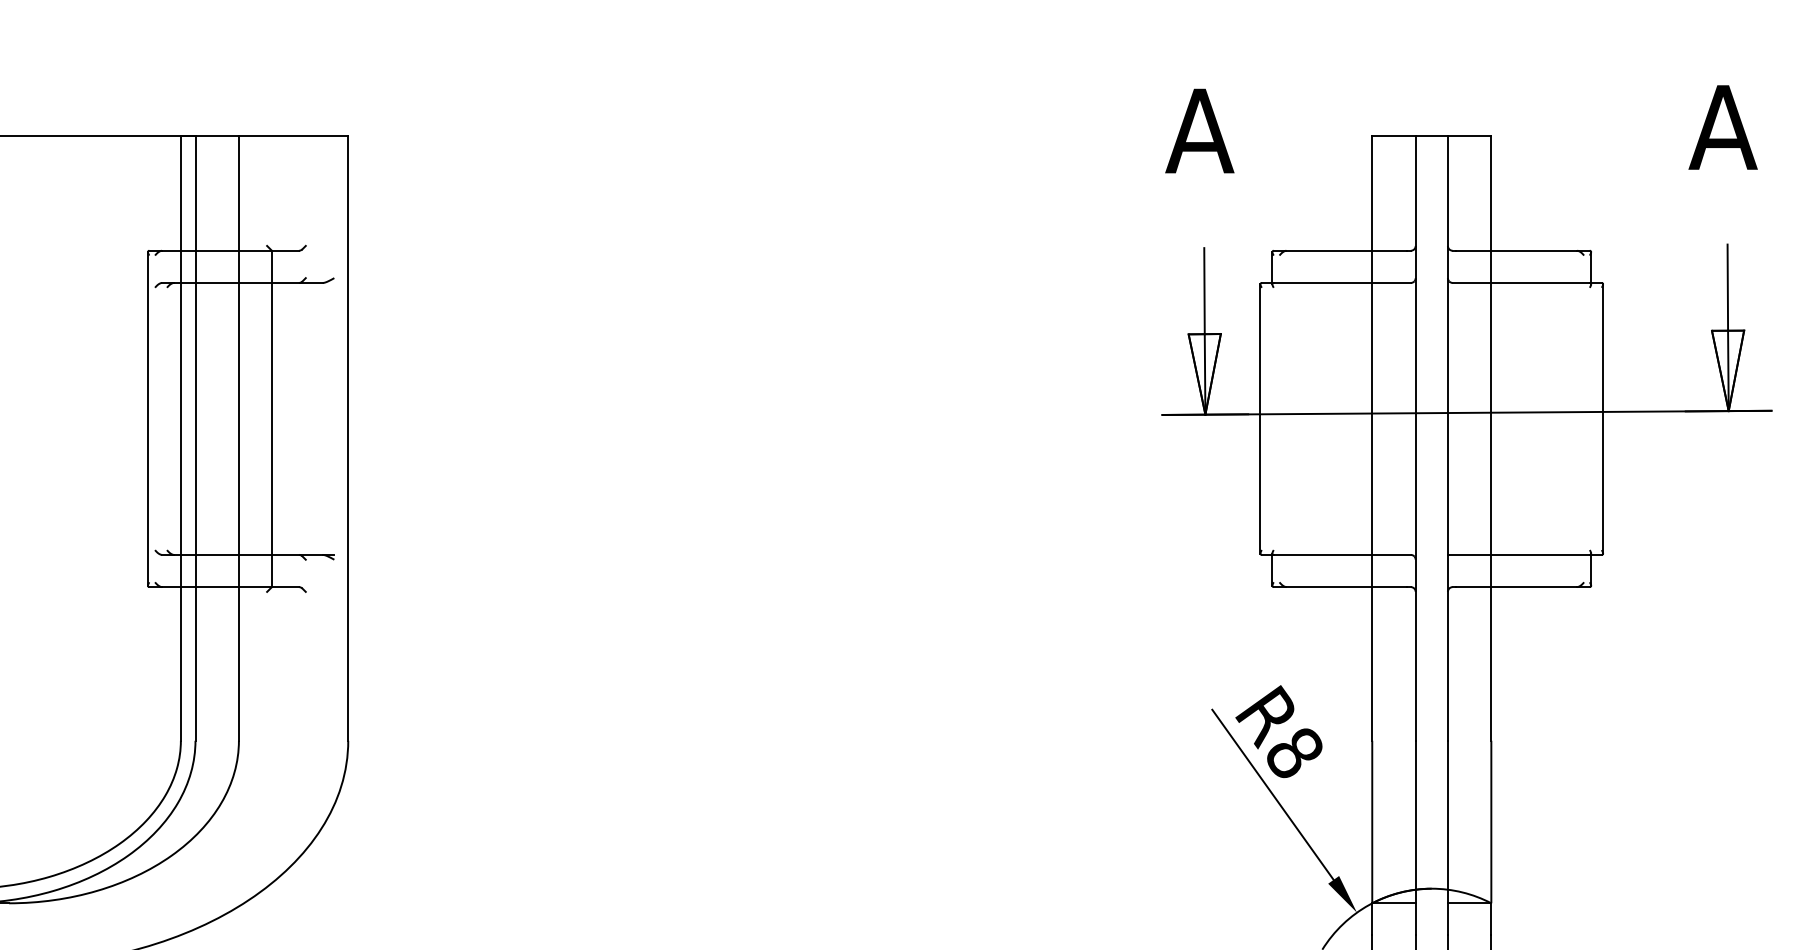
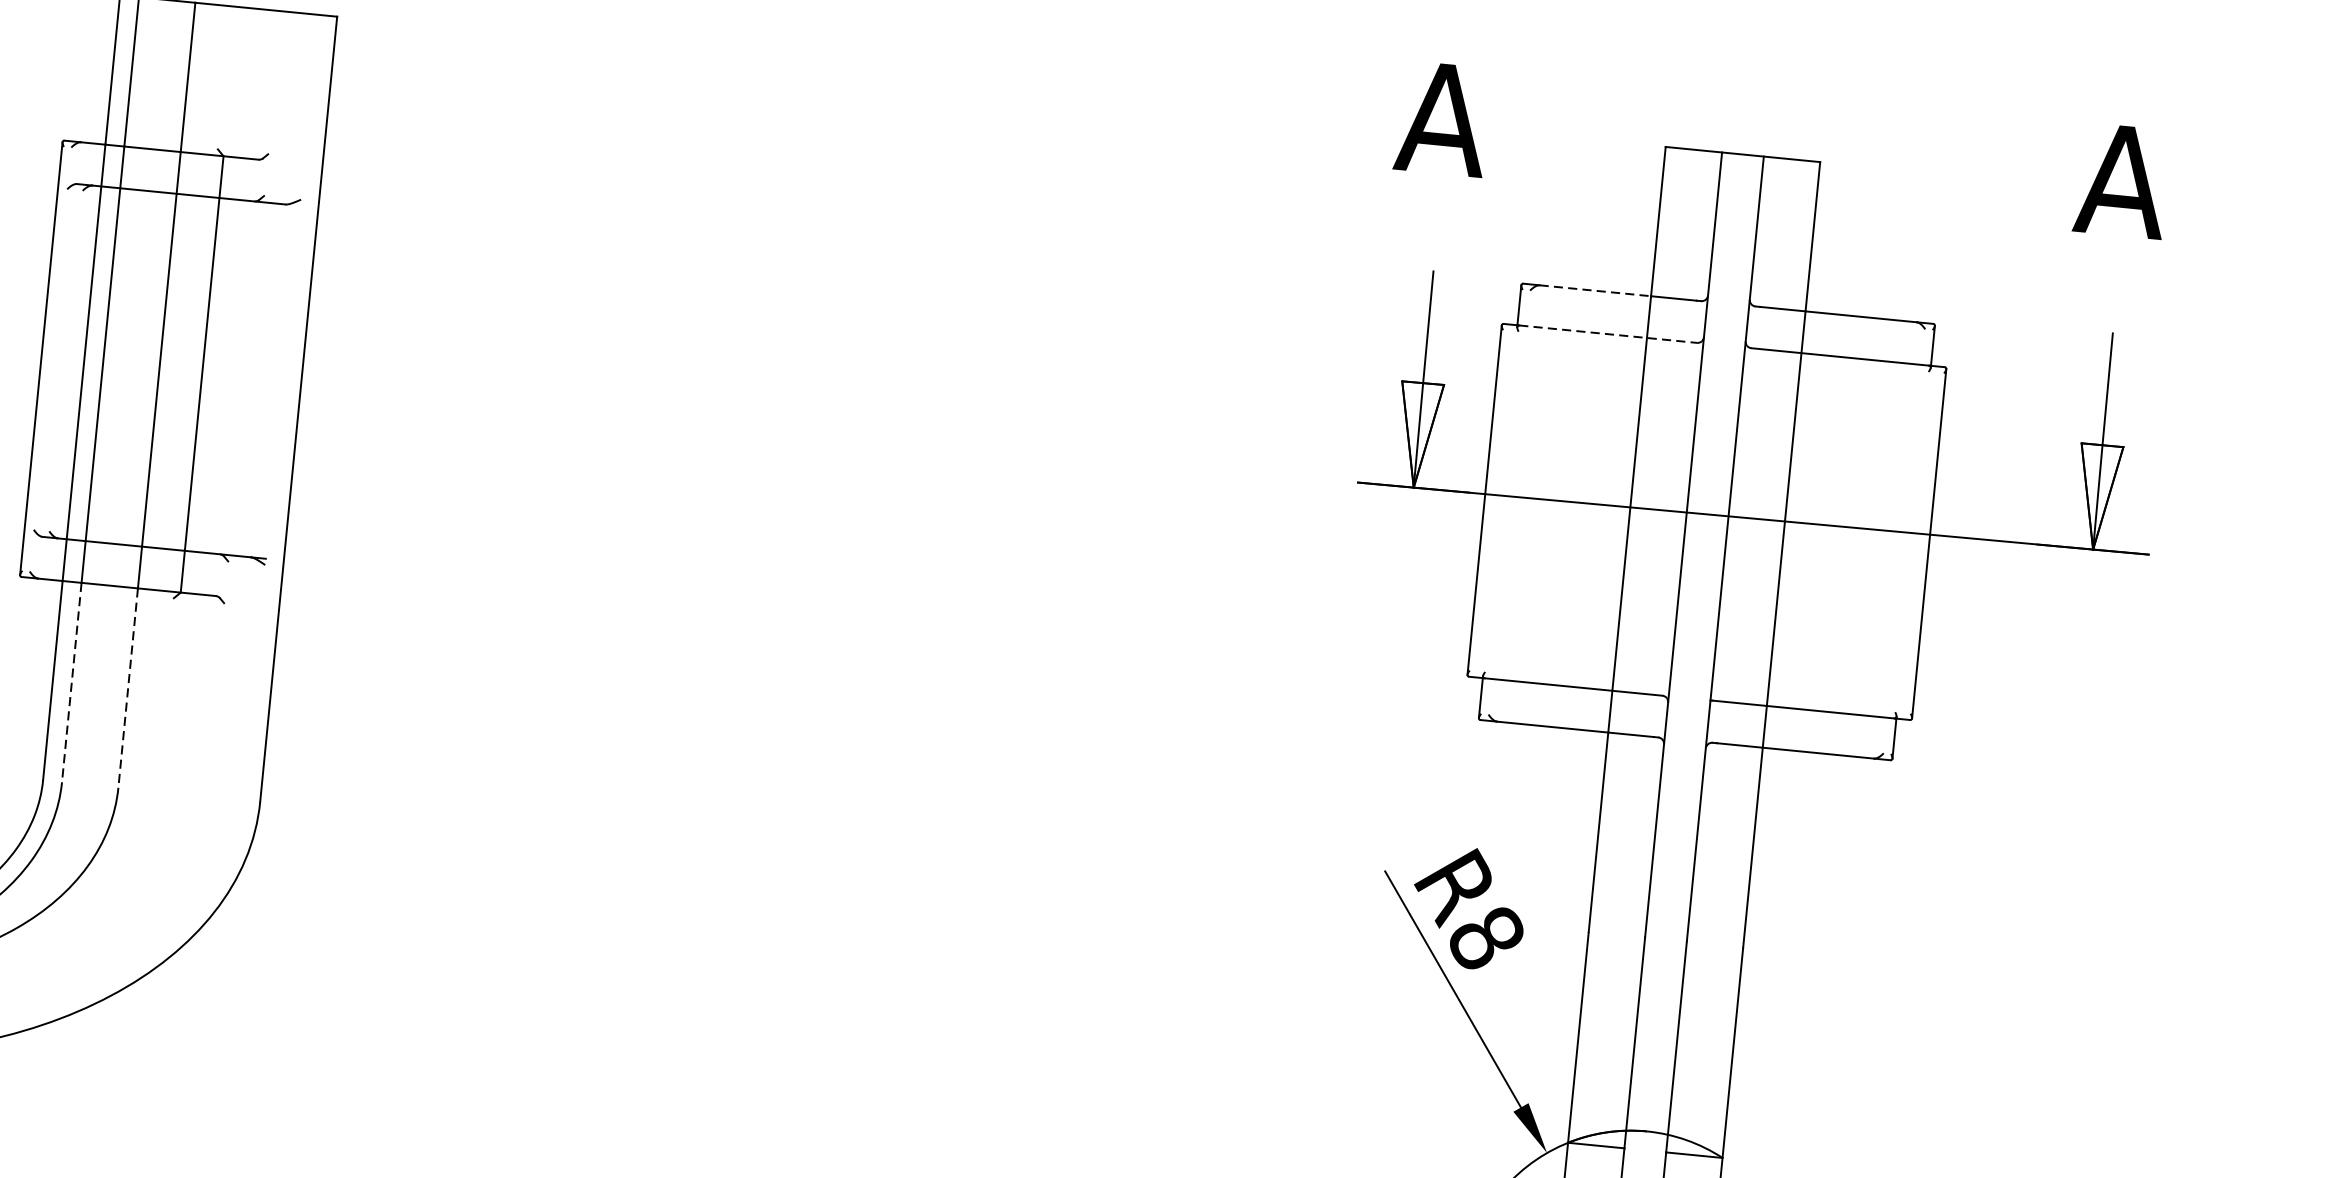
line: (1329, 250) -> (1595, 290), solid -> dashed
line: (1342, 282) -> (1608, 333), solid -> dashed
line: (195, 663) -> (71, 681), solid -> dashed
line: (238, 663) -> (127, 687), solid -> dashed

